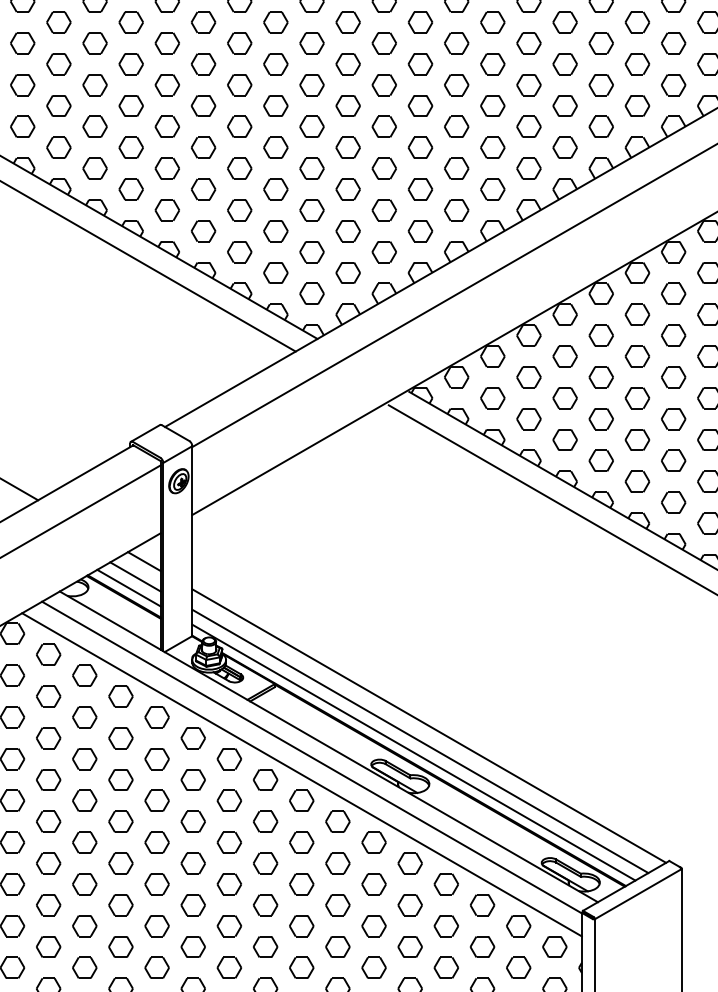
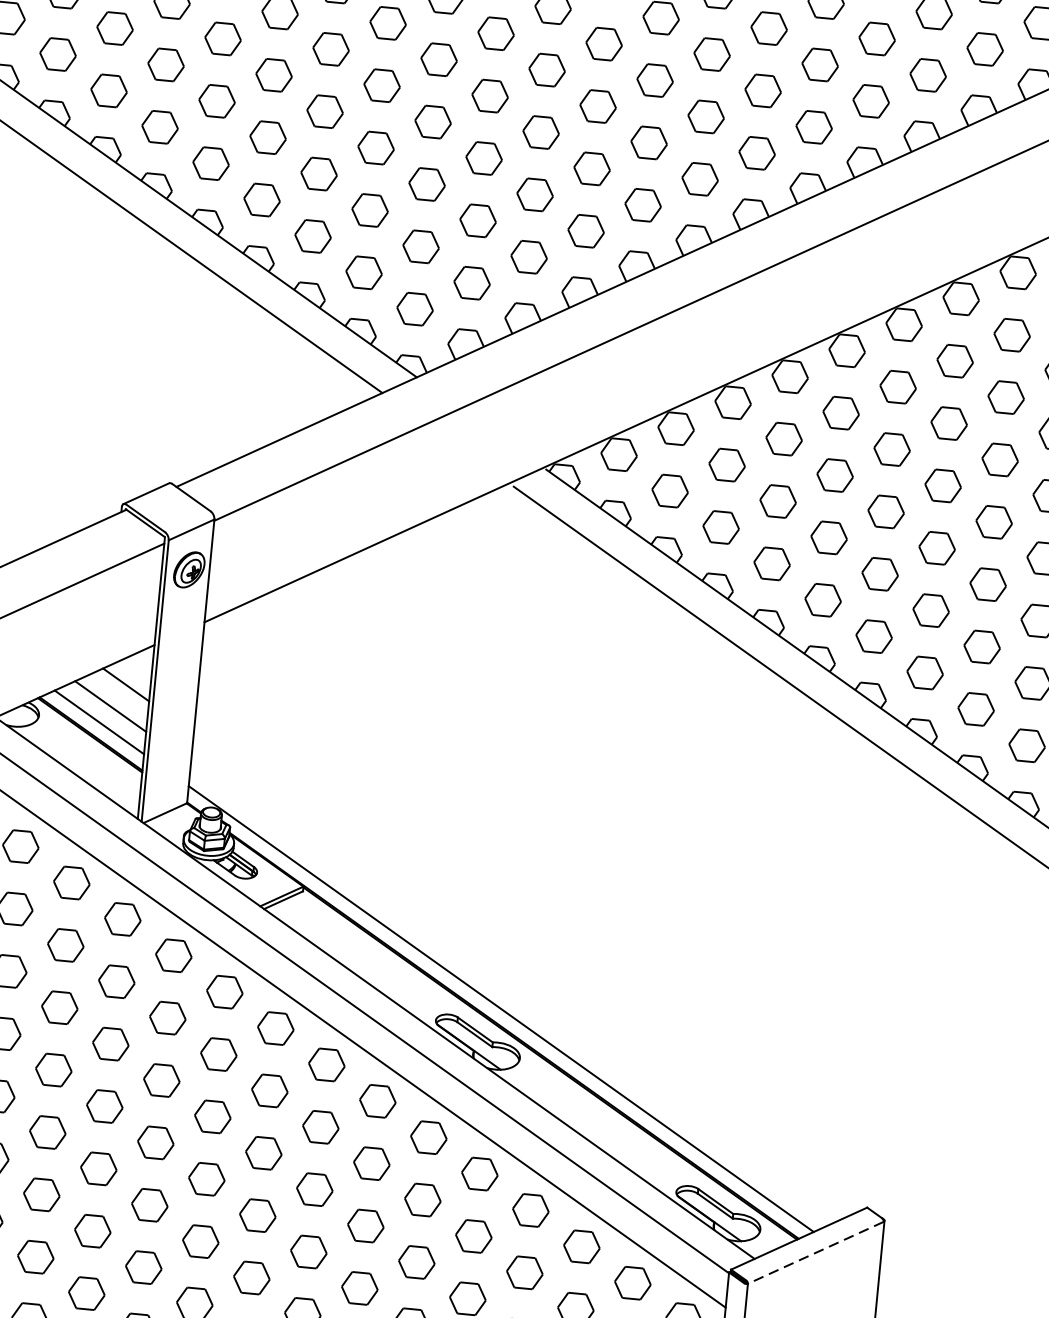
line: (429, 725) -> (528, 970), removed
line: (420, 741) -> (512, 993), removed
line: (638, 894) -> (816, 1253), solid -> dashed

